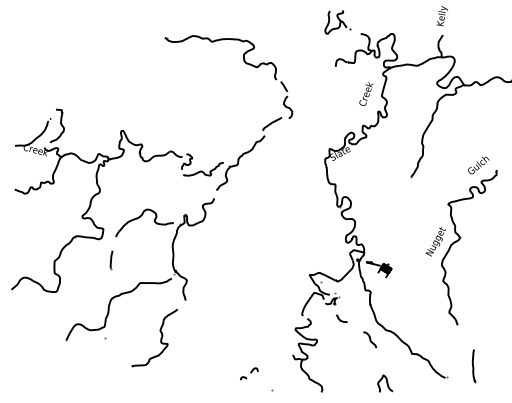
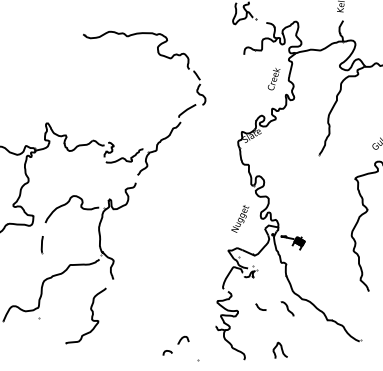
text: (435, 241) -> (239, 218), moved
curve: (340, 319) -> (259, 307), moved
part: (249, 373) -> (176, 345), size x1.6
part: (385, 383) -> (280, 350), moved

